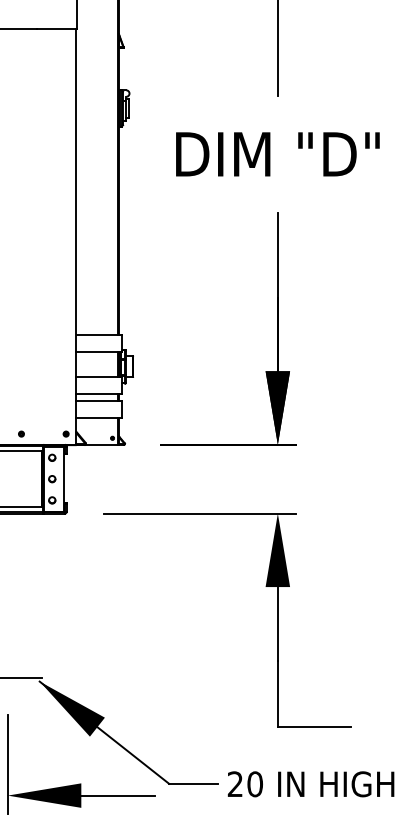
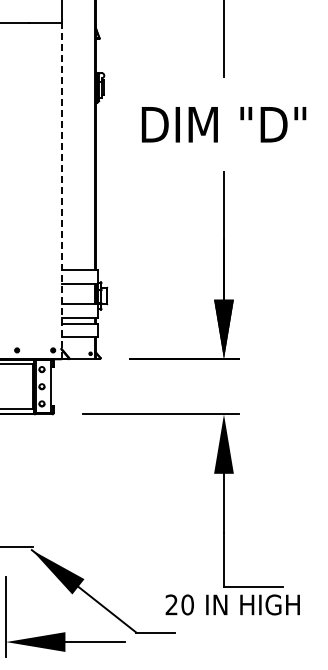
line: (76, 235) -> (61, 190), solid -> dashed
text: (310, 783) -> (232, 604), moved

